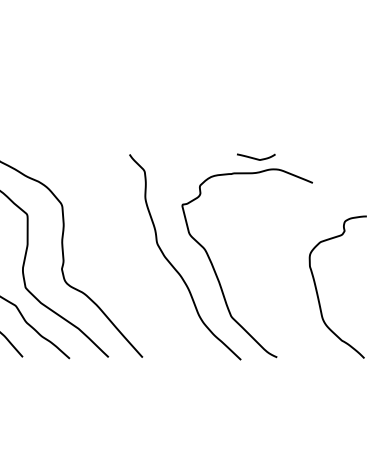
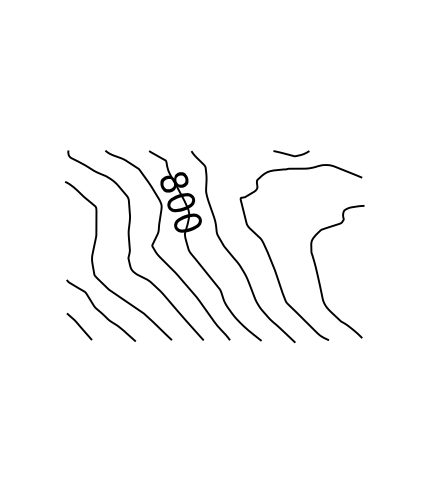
curve: (256, 158) -> (291, 154), moved
part: (121, 255) -> (183, 245), added
curve: (318, 293) -> (319, 277), moved

